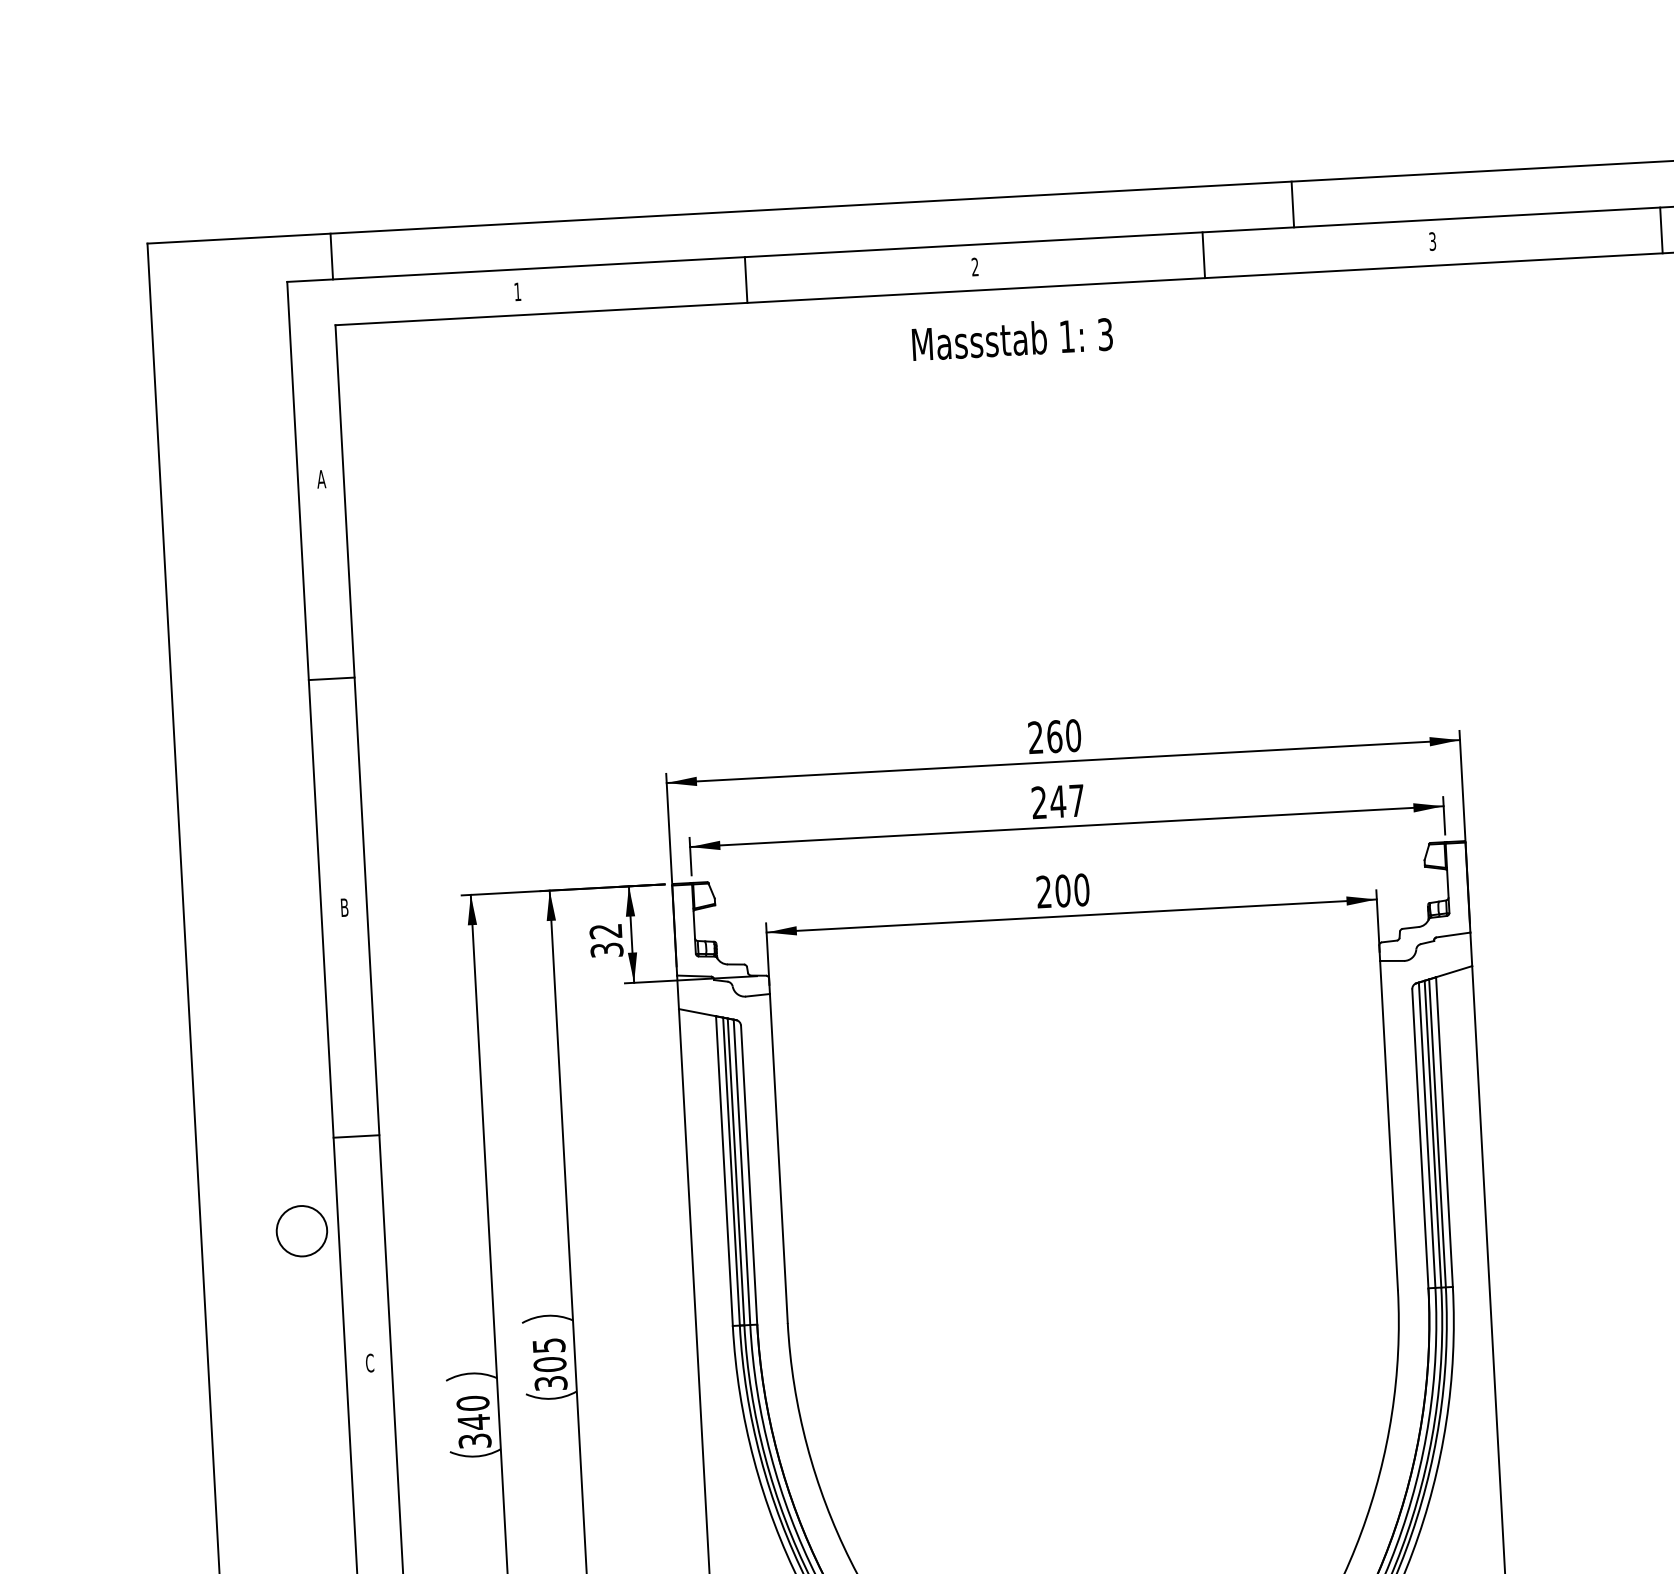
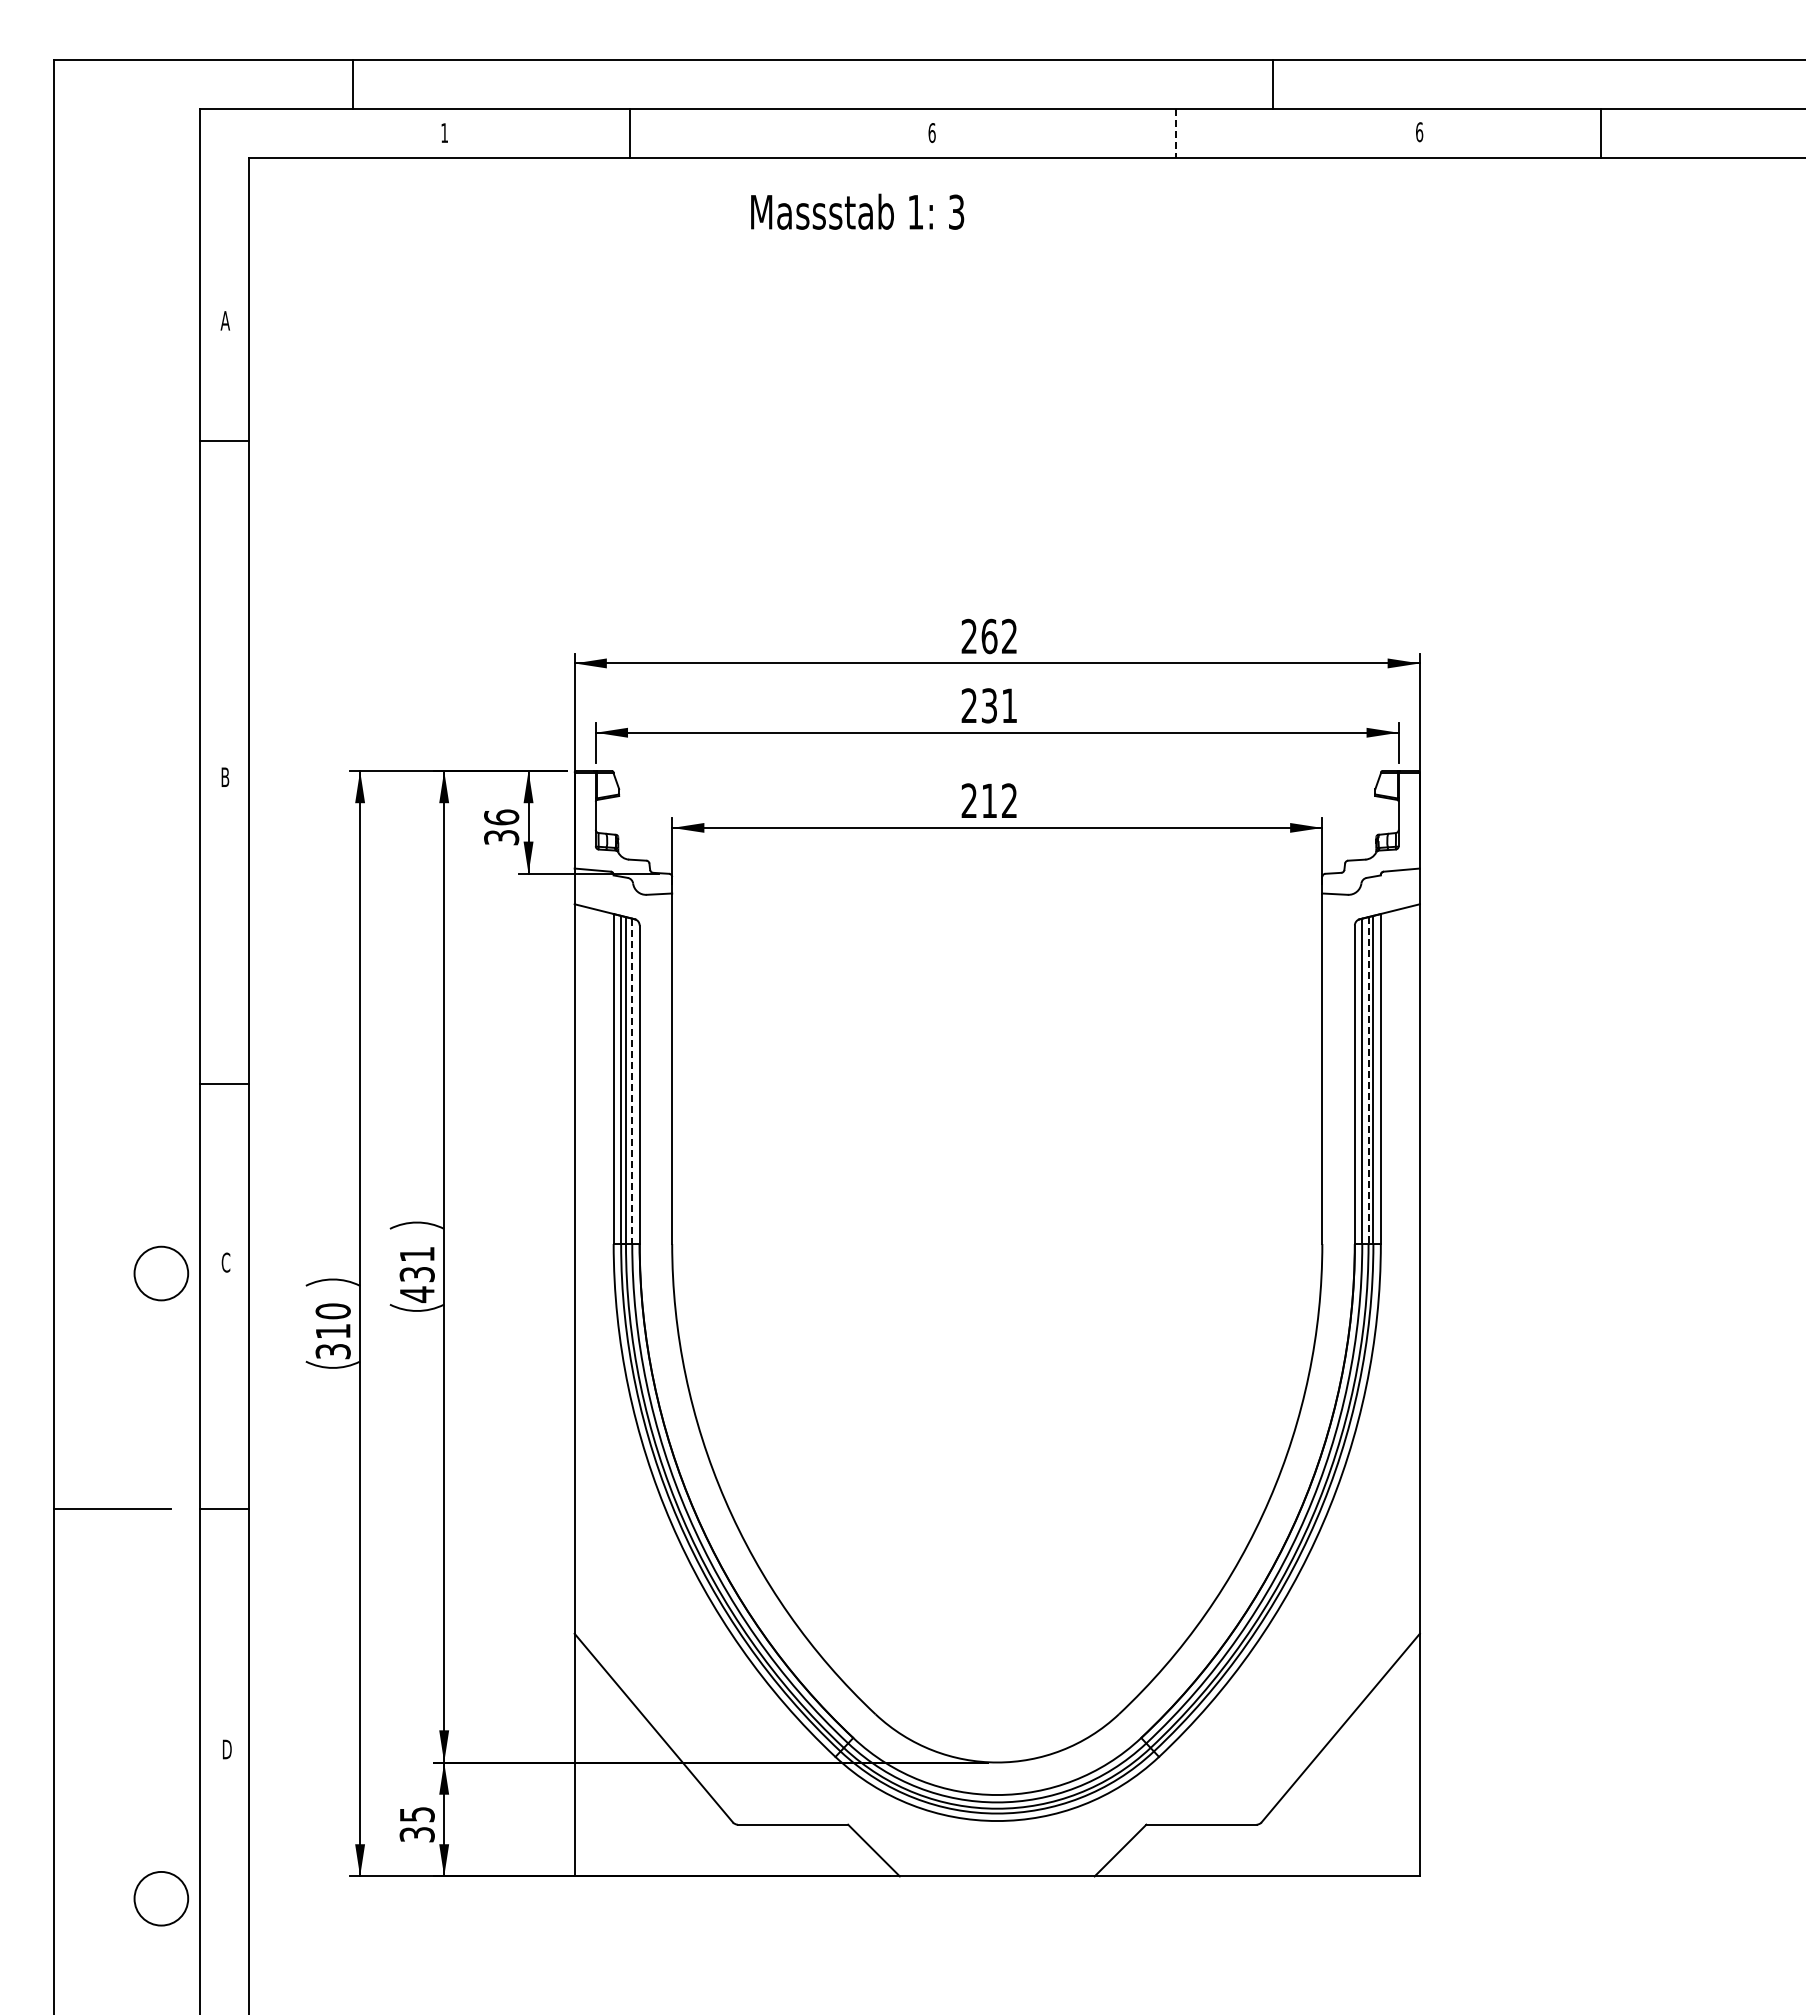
line: (1661, 230) -> (1601, 133), moved
text: (1432, 241) -> (1419, 132), 3 -> 6
line: (332, 256) -> (353, 84), moved
line: (1203, 256) -> (1175, 134), solid -> dashed
text: (974, 267) -> (931, 133), 2 -> 6
line: (746, 279) -> (630, 133), moved
text: (1012, 338) -> (857, 211), moved
line: (331, 678) -> (224, 441), moved
text: (1073, 735) -> (1009, 636), 260 -> 262
text: (1066, 800) -> (998, 705), 247 -> 231
text: (1072, 890) -> (999, 800), 200 -> 212
text: (605, 931) -> (501, 817), 32 -> 36
line: (1432, 1135) -> (1368, 1081), solid -> dashed
line: (356, 1136) -> (224, 1084), moved
line: (742, 1172) -> (632, 1081), solid -> dashed
circle: (302, 1231) -> (161, 1273), moved
text: (549, 1365) -> (416, 1275), 305 -> 431
text: (474, 1422) -> (333, 1331), 340 -> 310

